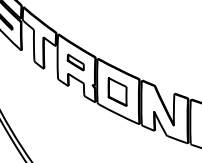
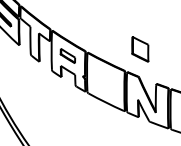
part: (117, 91) -> (140, 48), moved

